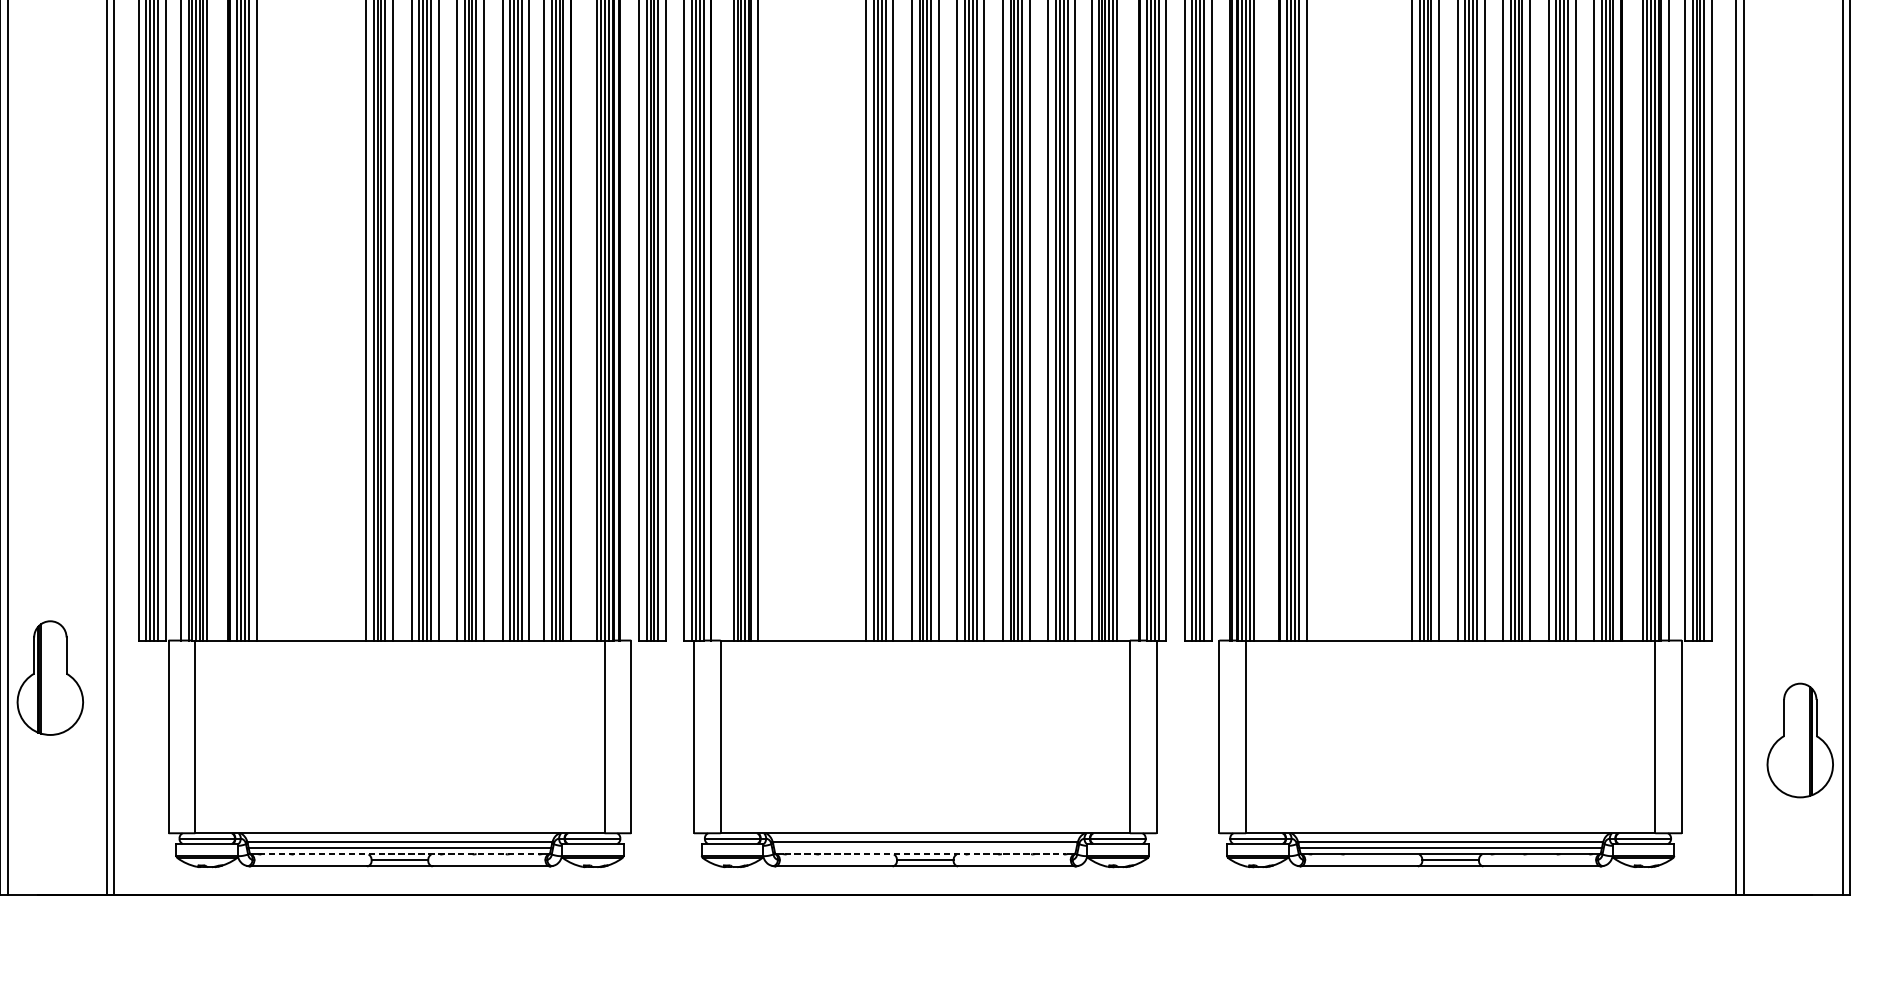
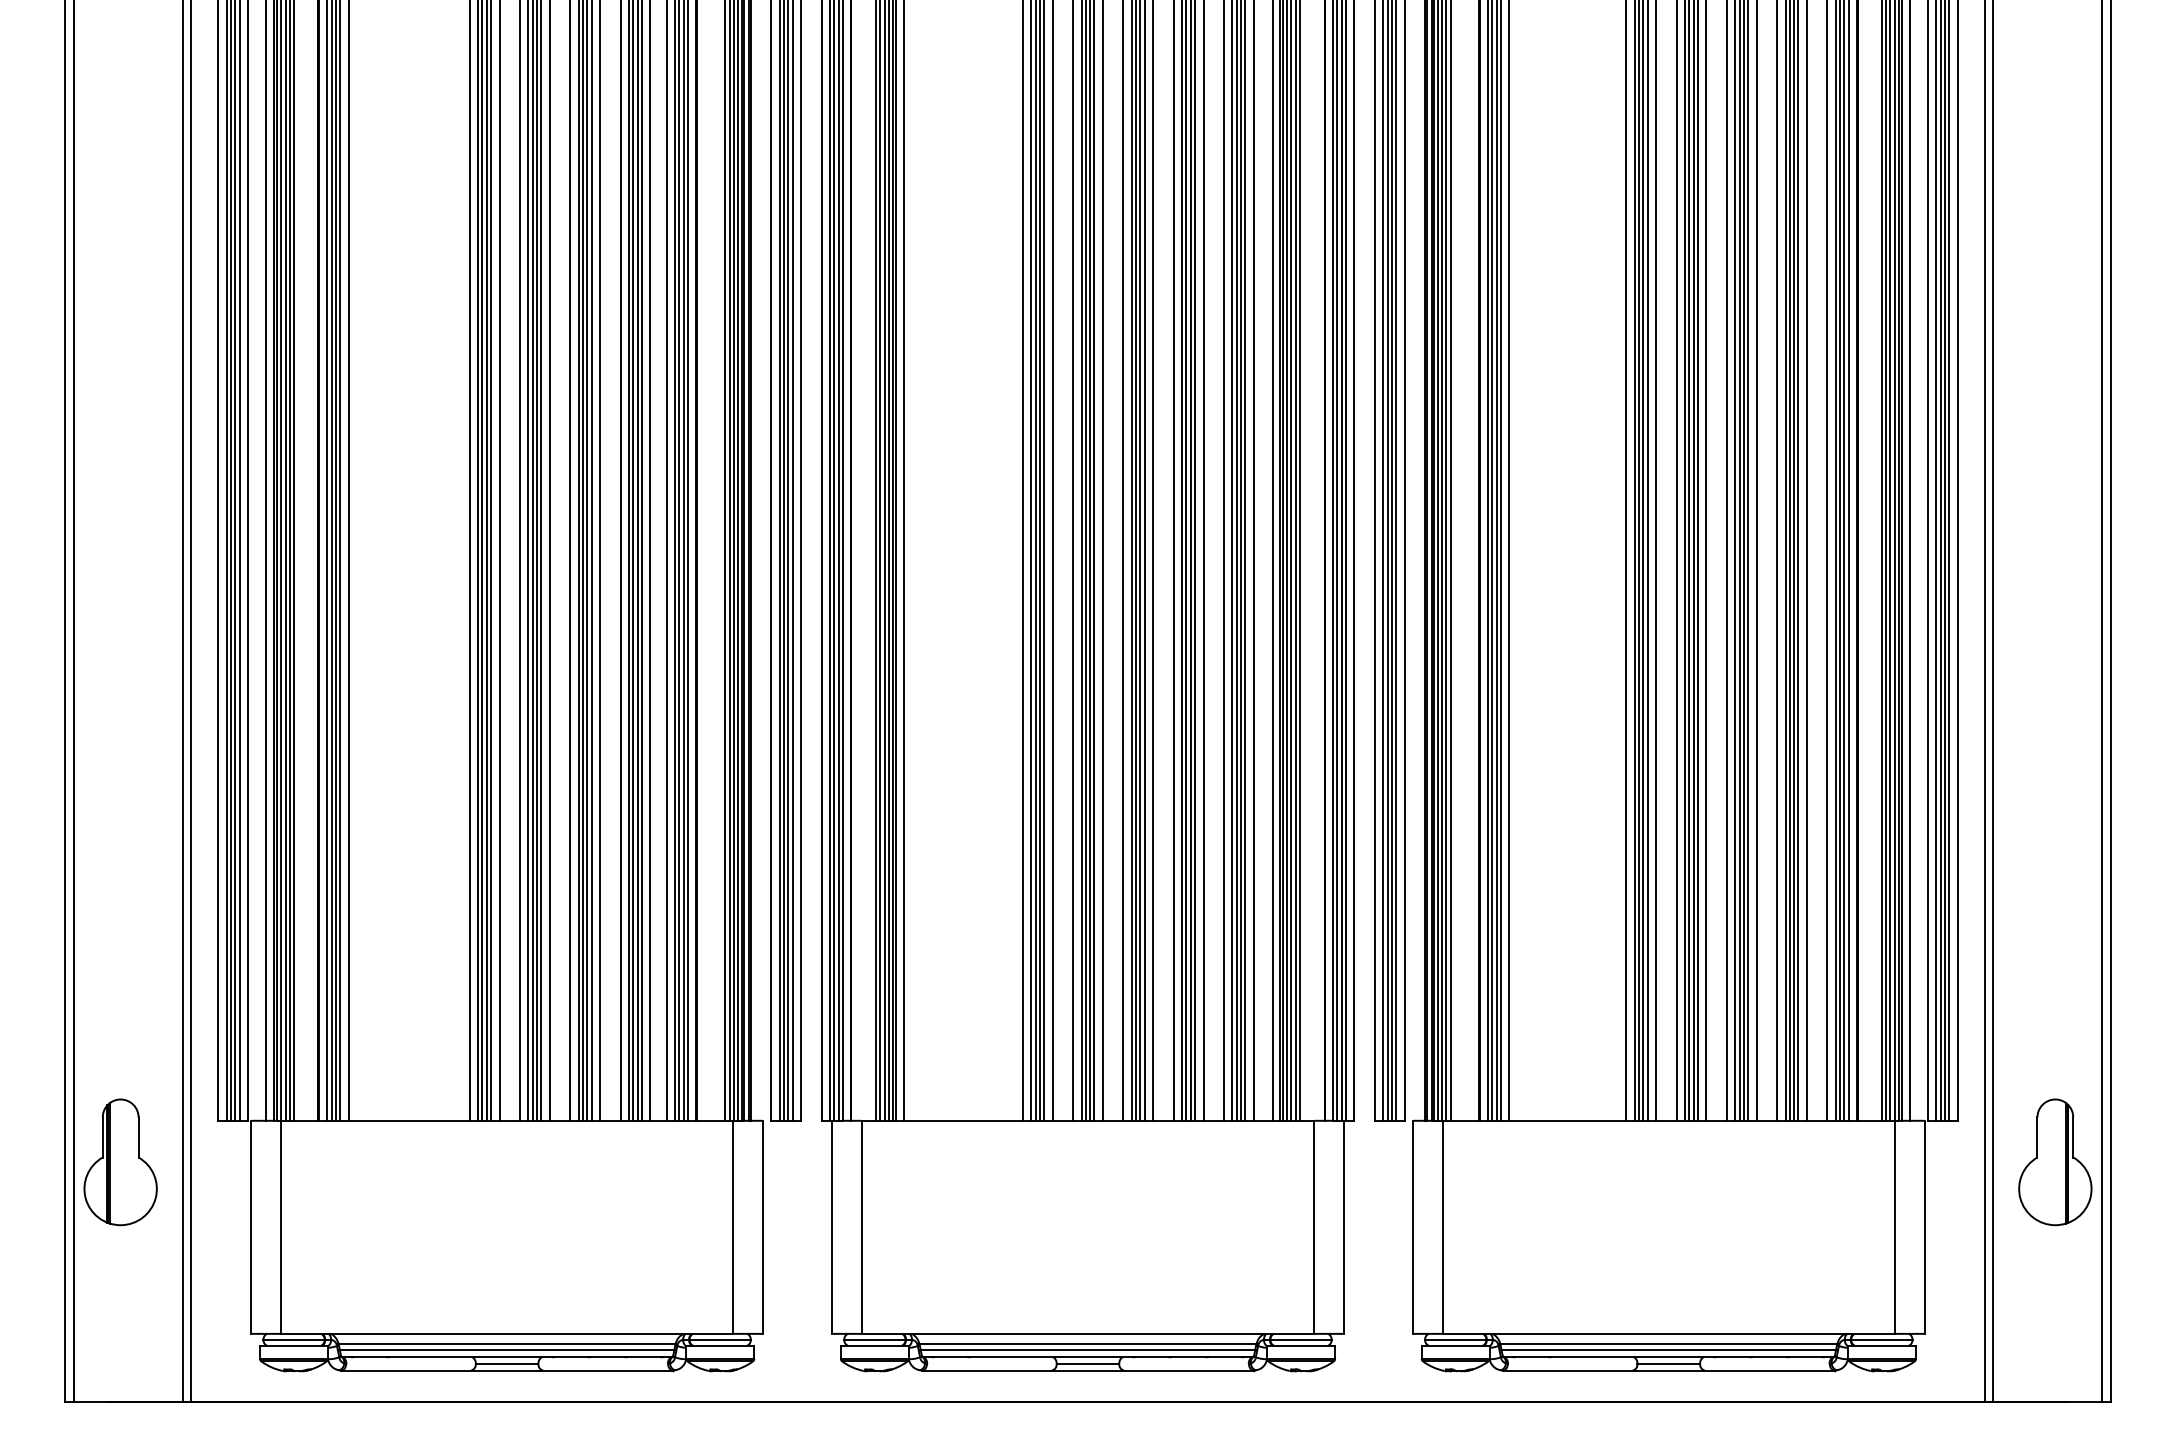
part: (1800, 740) -> (2055, 1162), moved
line: (925, 848) -> (1088, 1350), added
line: (400, 854) -> (507, 1357), dashed -> solid
line: (925, 854) -> (1088, 1357), dashed -> solid

